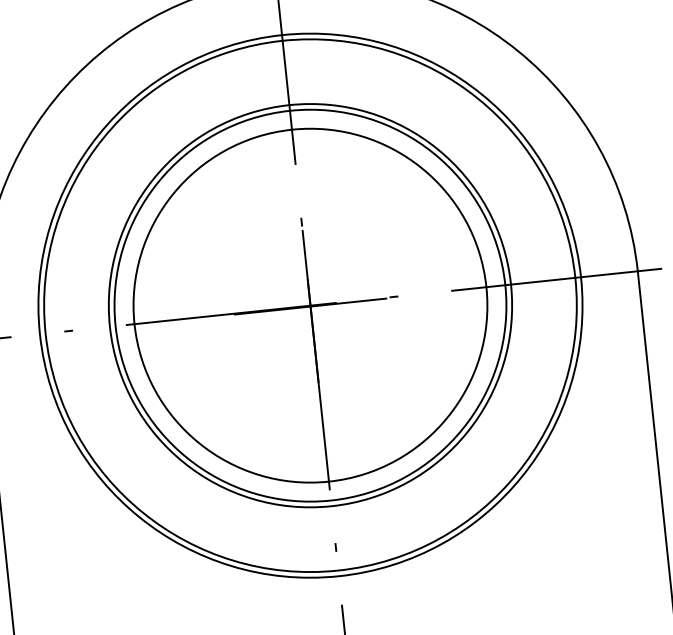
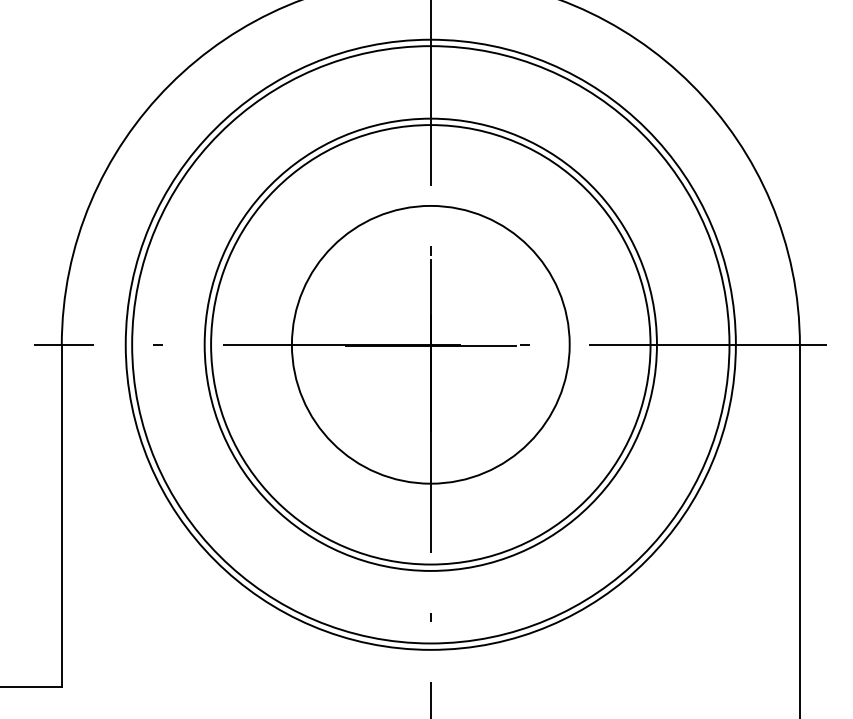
circle: (310, 305) -> (430, 344), size x0.7

